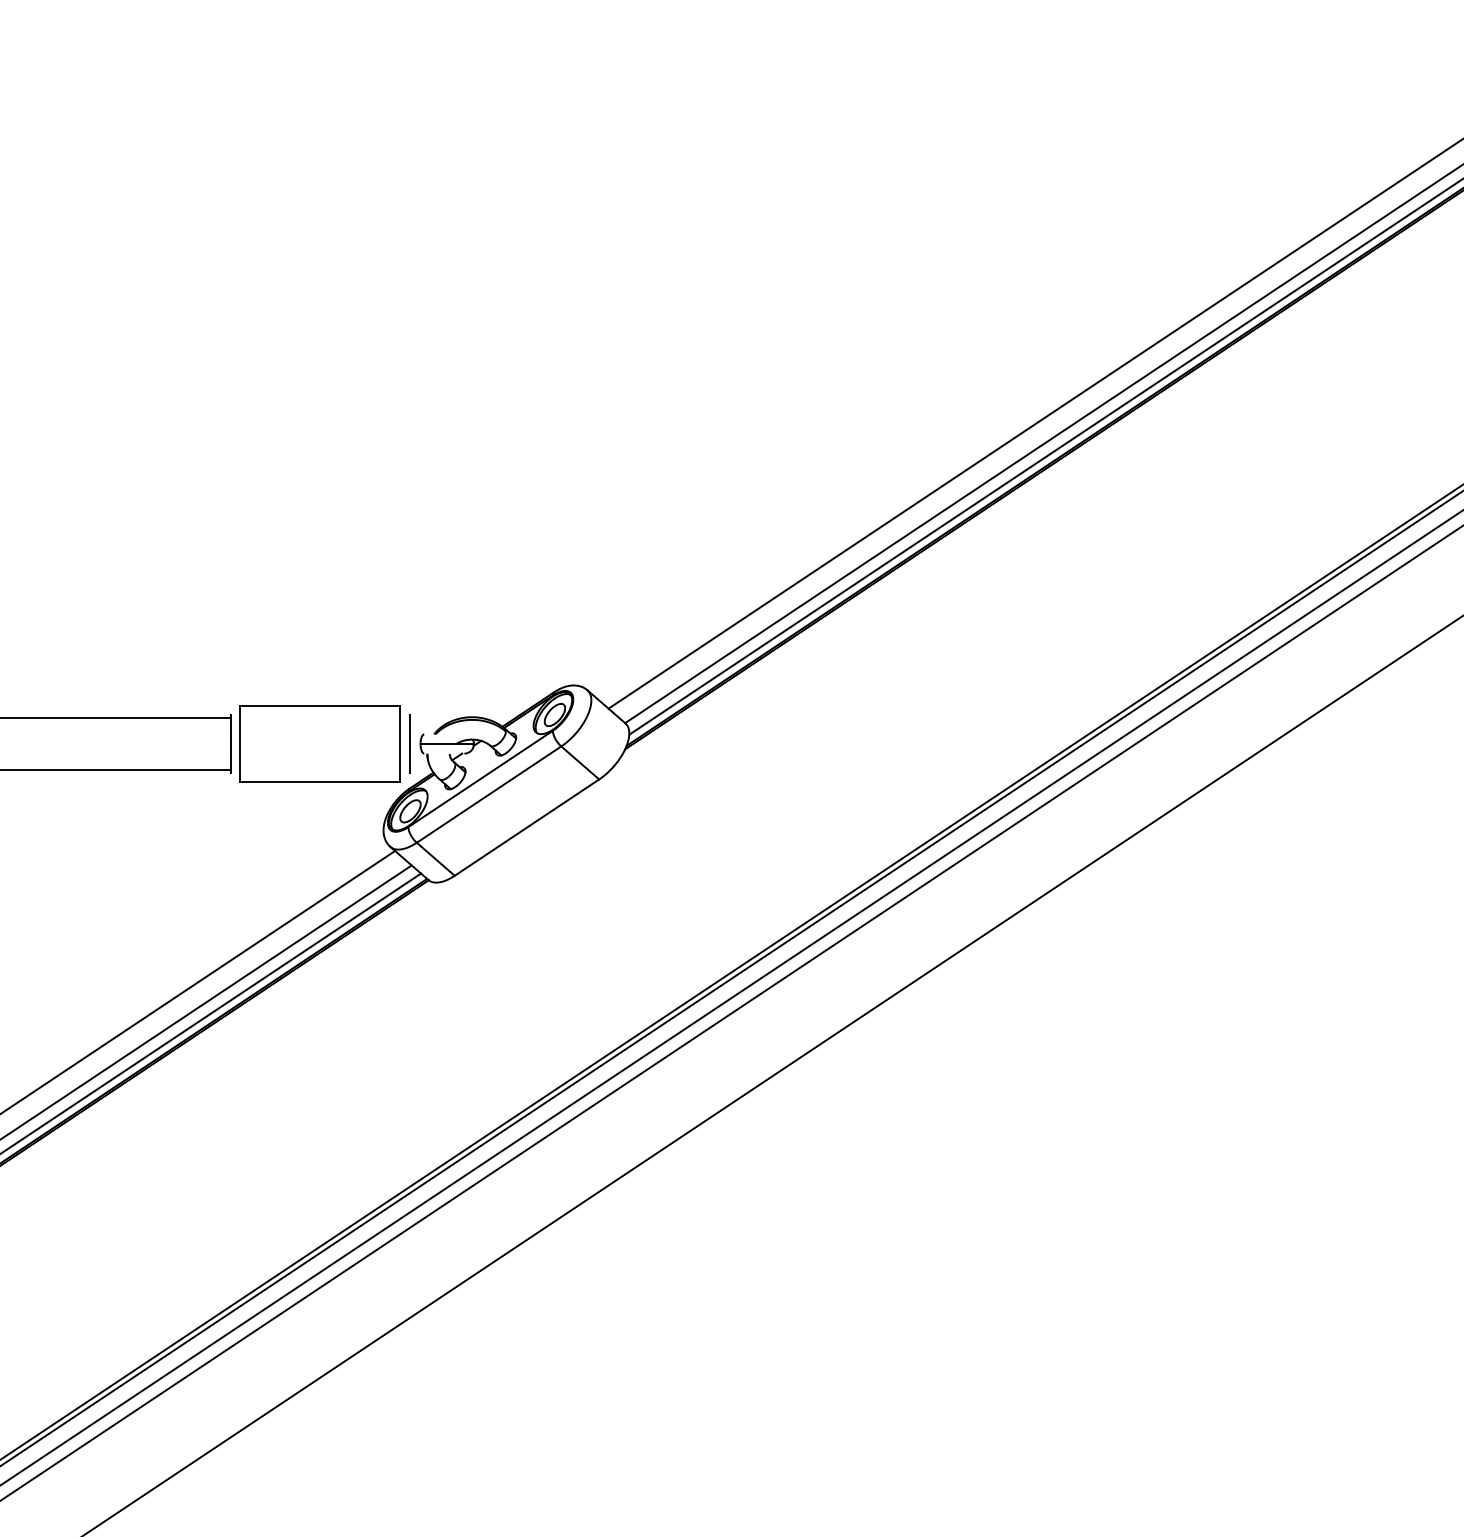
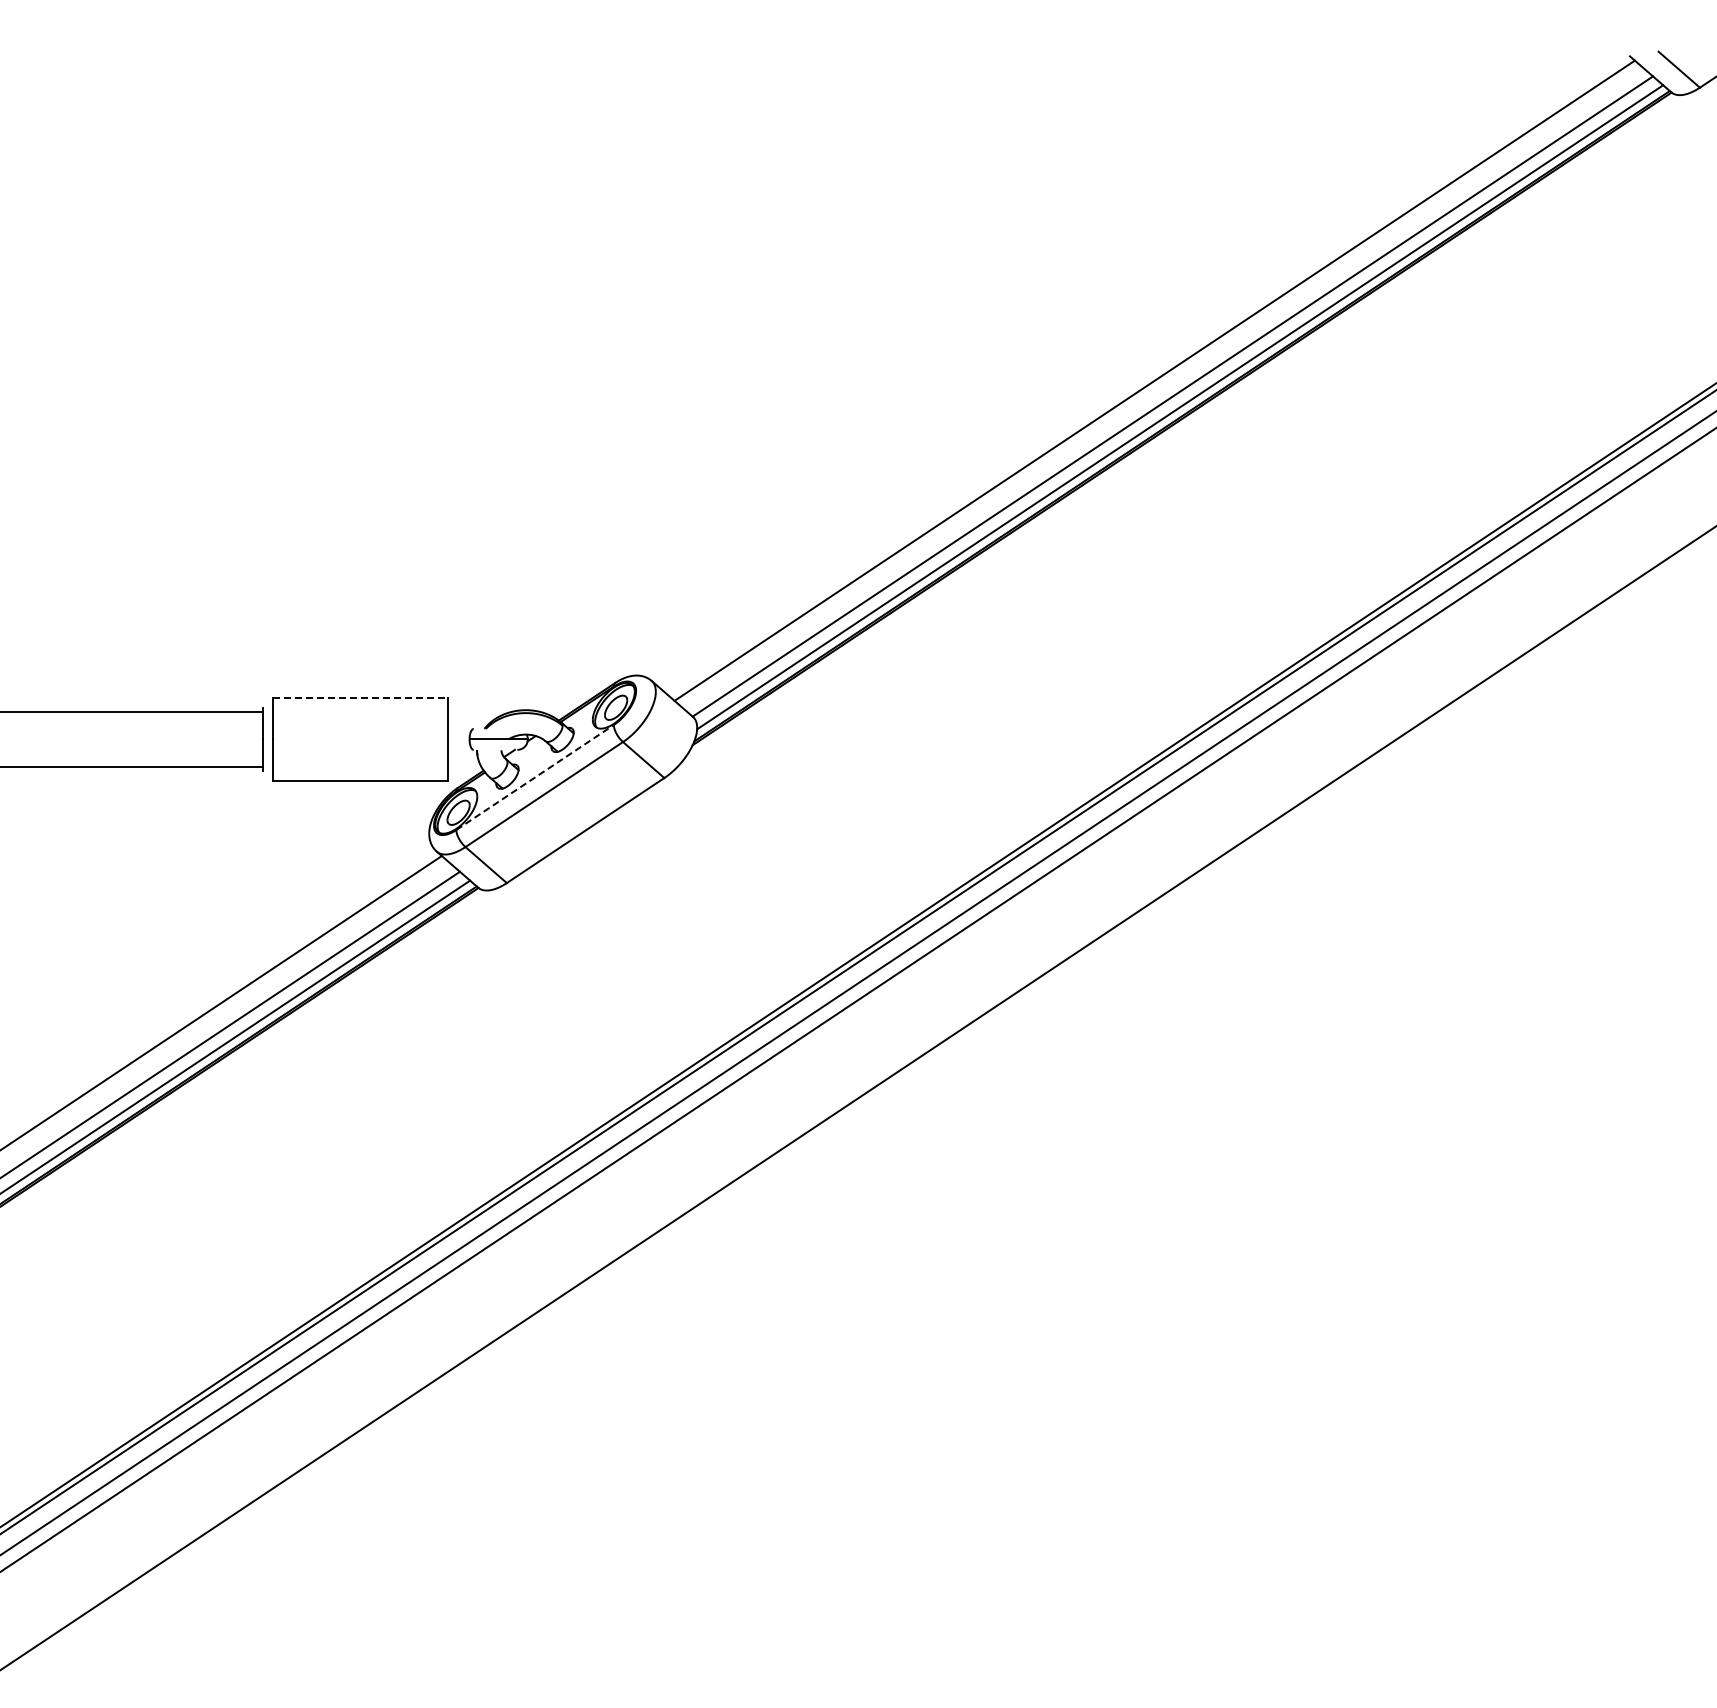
line: (320, 705) -> (360, 697), solid -> dashed
line: (409, 744) -> (457, 739), removed
line: (481, 778) -> (535, 777), solid -> dashed

